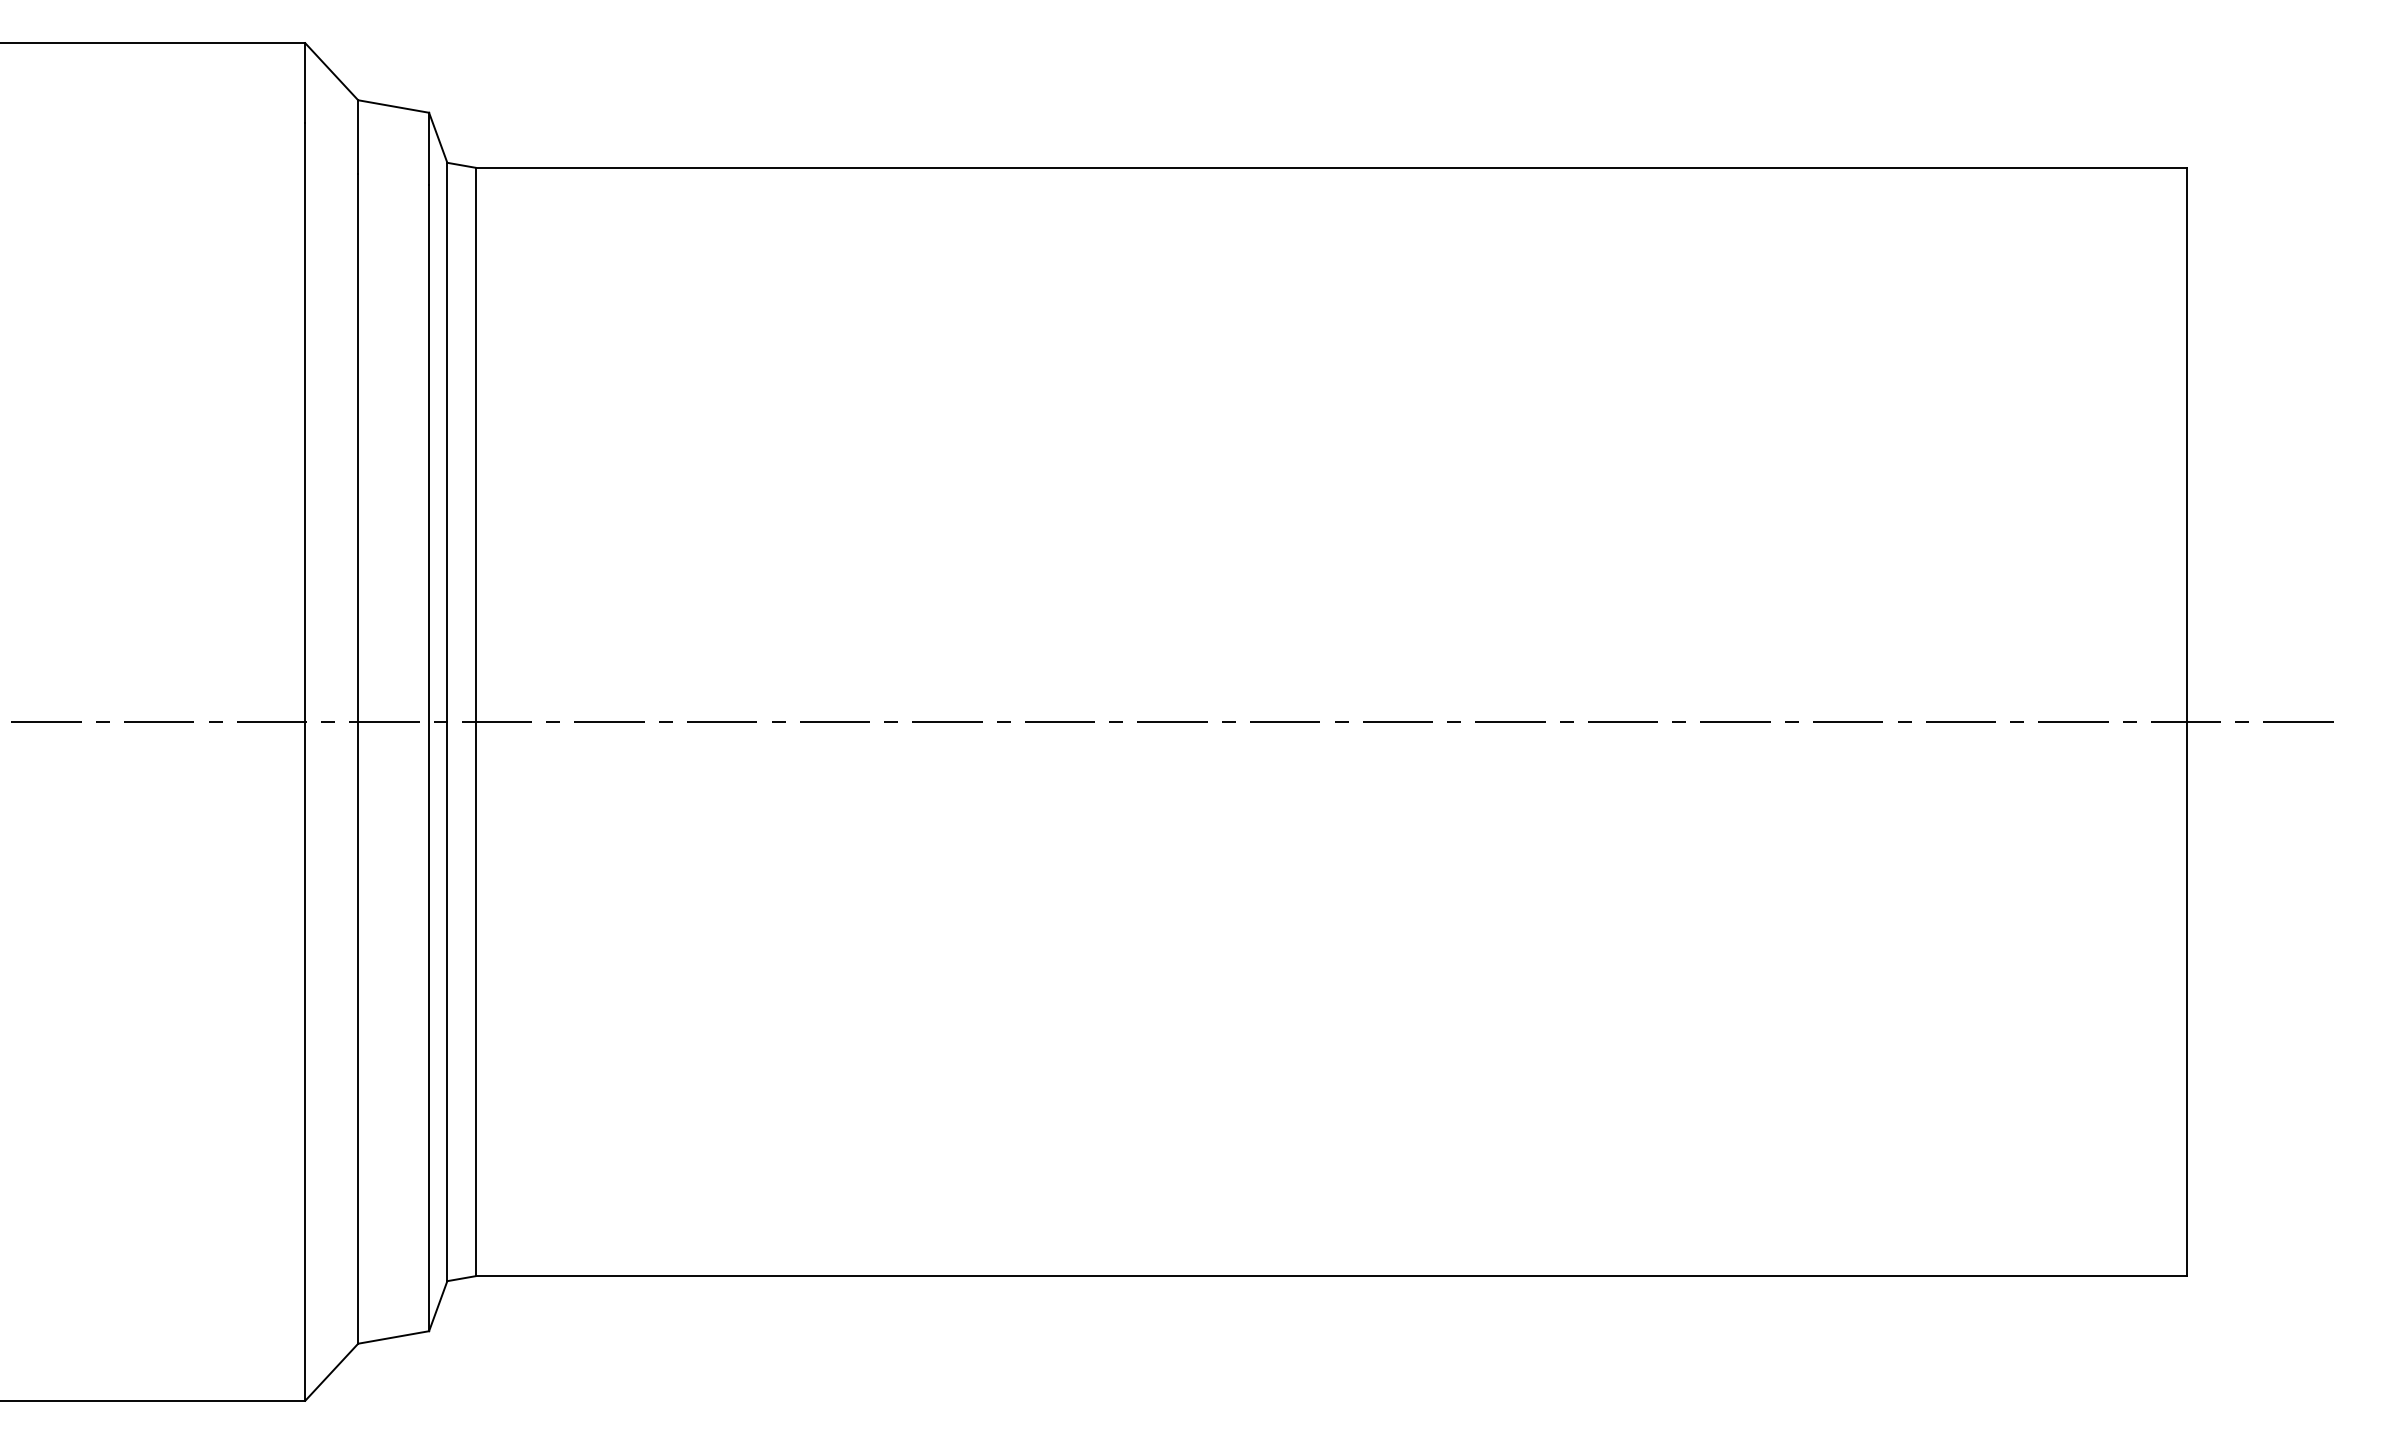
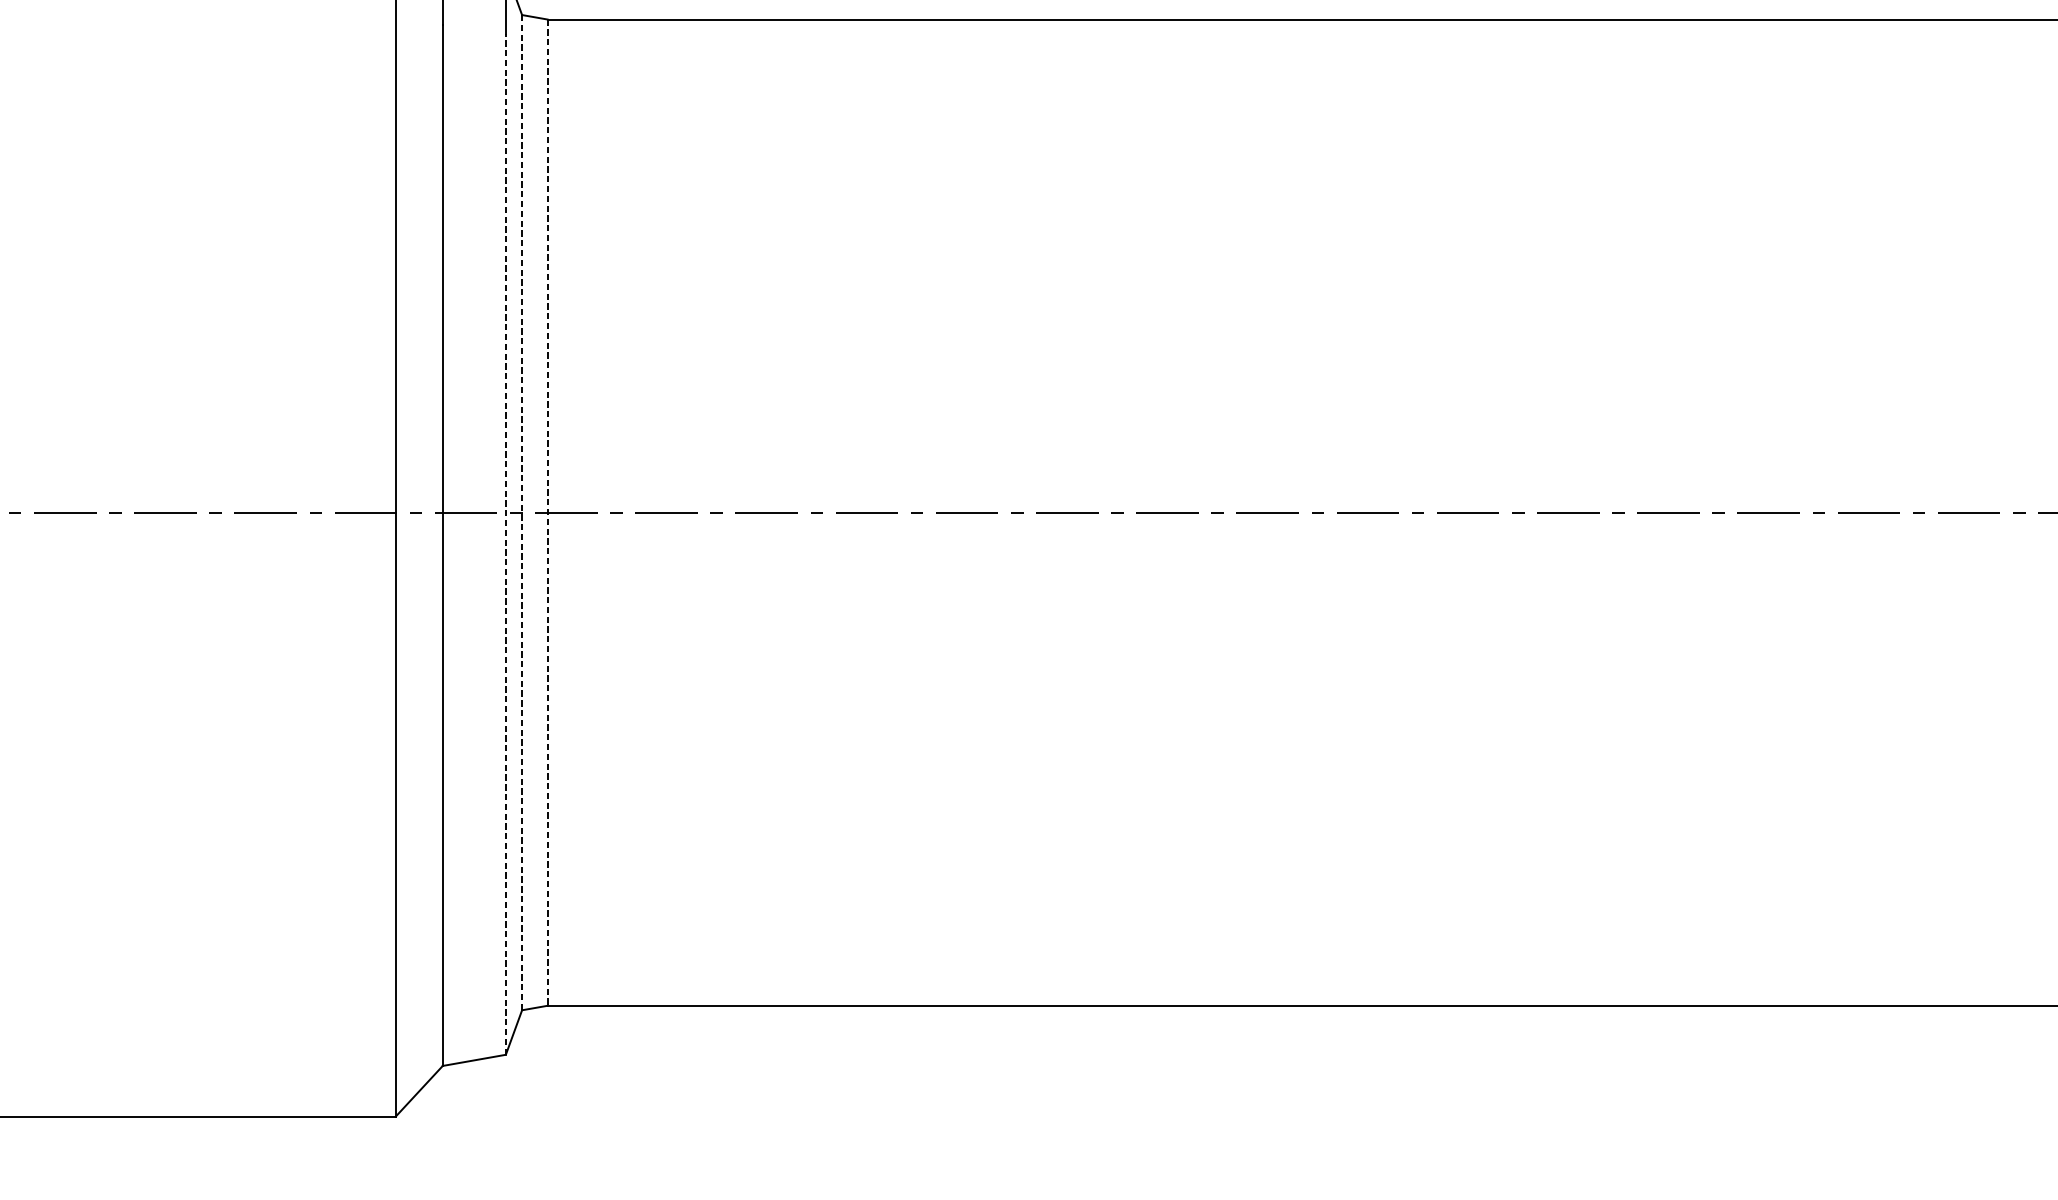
line: (447, 722) -> (522, 513), solid -> dashed
line: (476, 722) -> (548, 513), solid -> dashed
line: (429, 757) -> (506, 544), solid -> dashed

